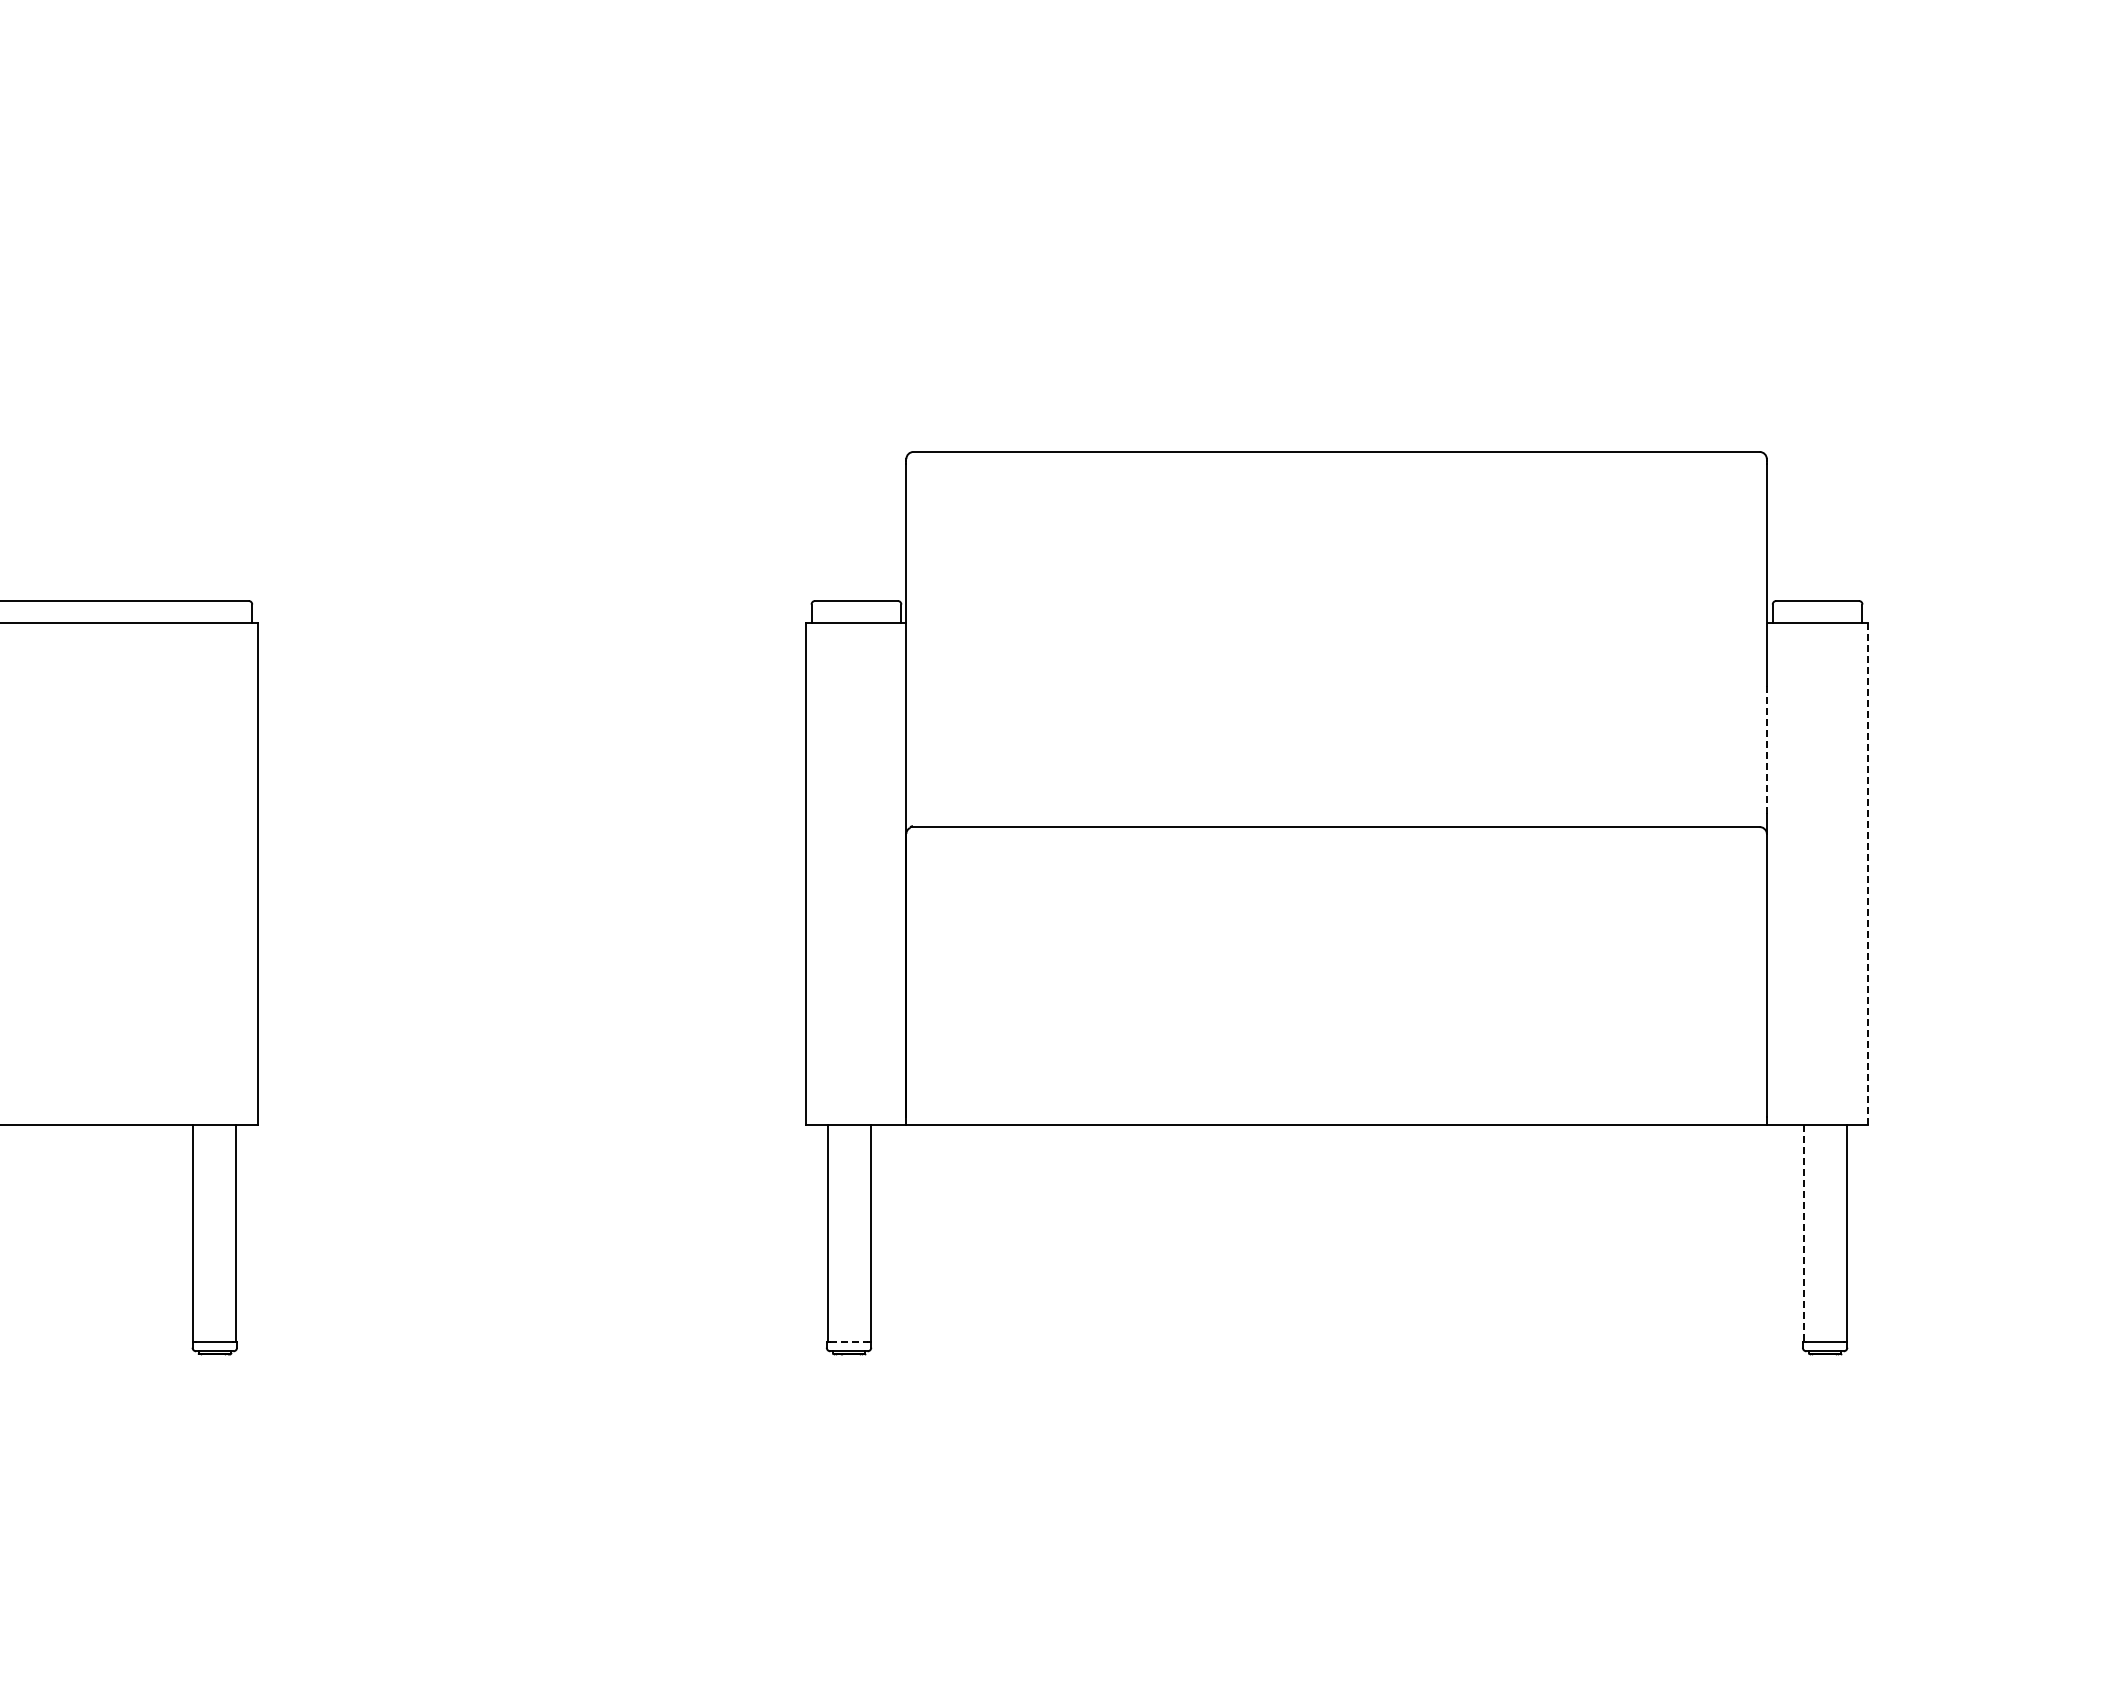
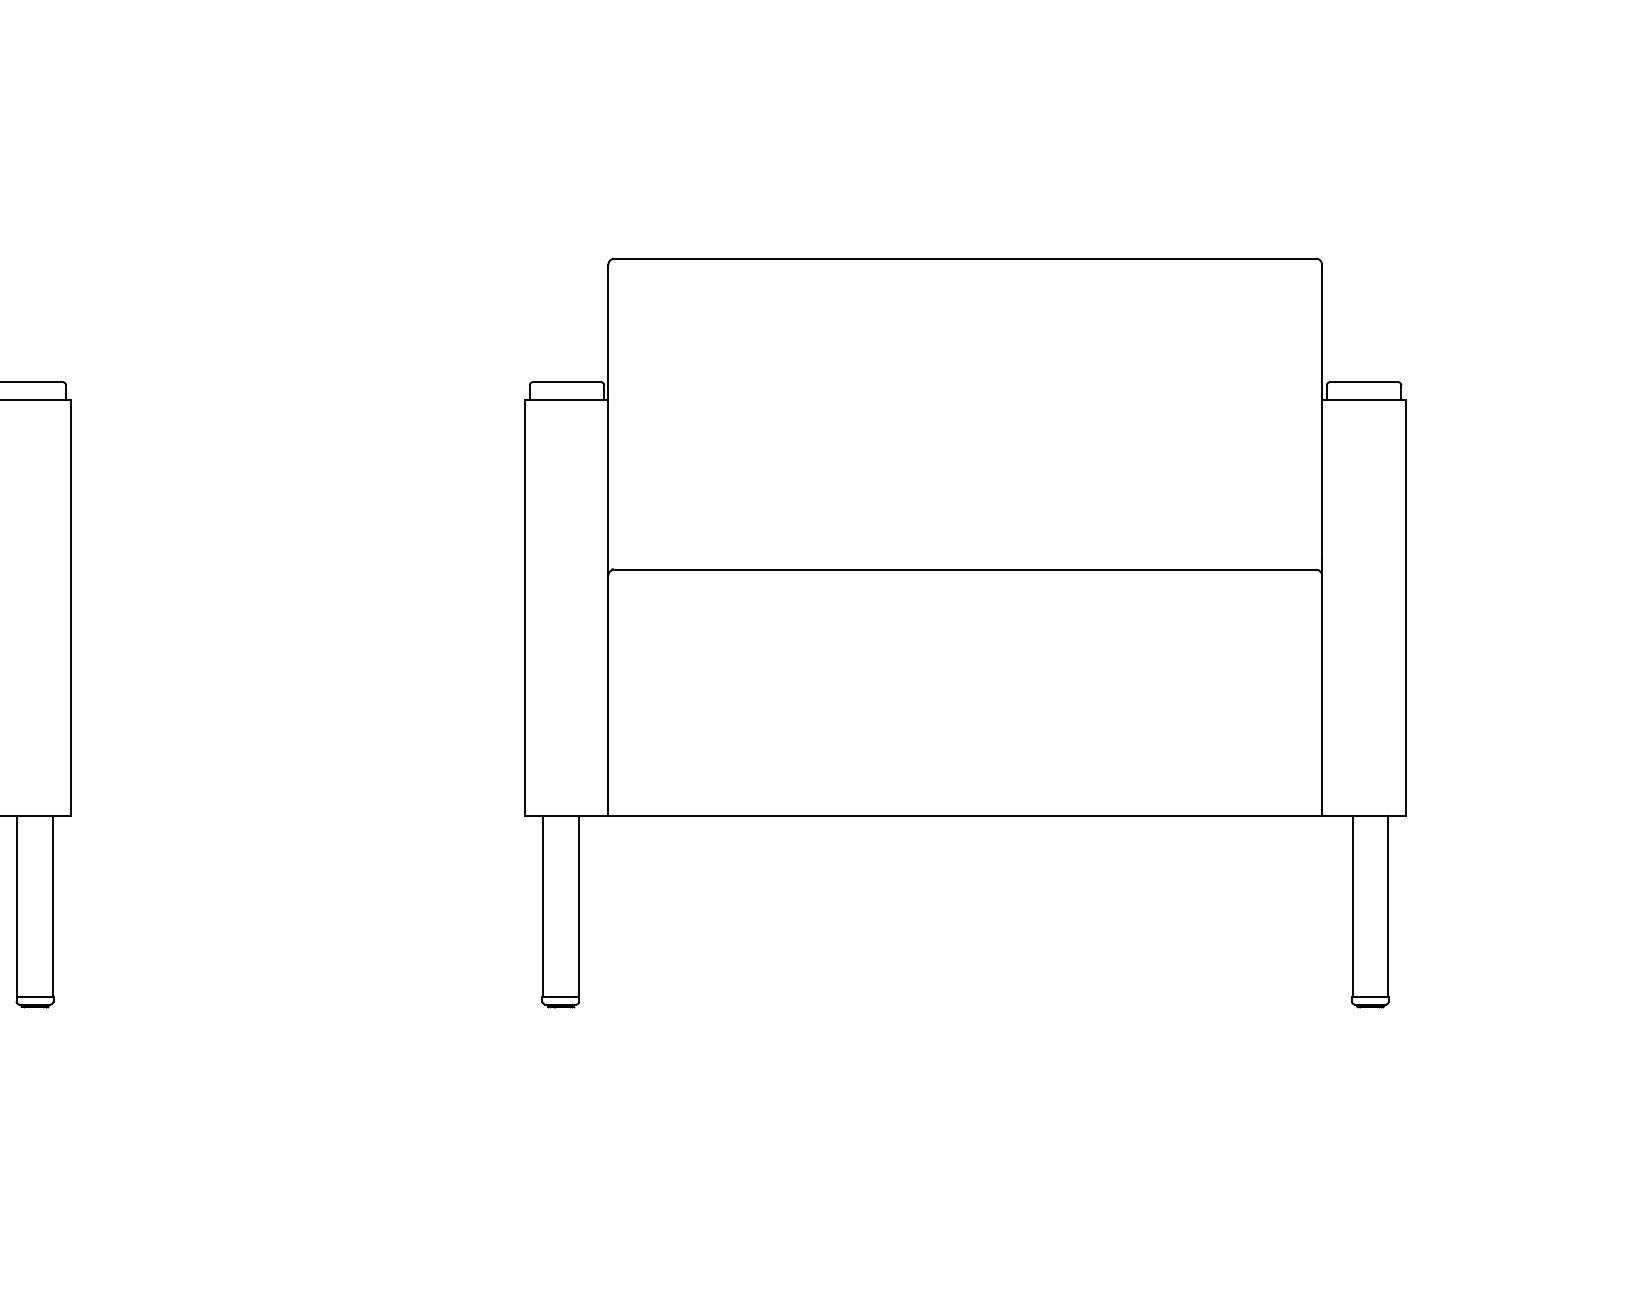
line: (1766, 750) -> (1321, 506), dashed -> solid
line: (1868, 873) -> (1406, 608), dashed -> solid
line: (1803, 1233) -> (1352, 906), dashed -> solid
line: (849, 1341) -> (561, 996), dashed -> solid

